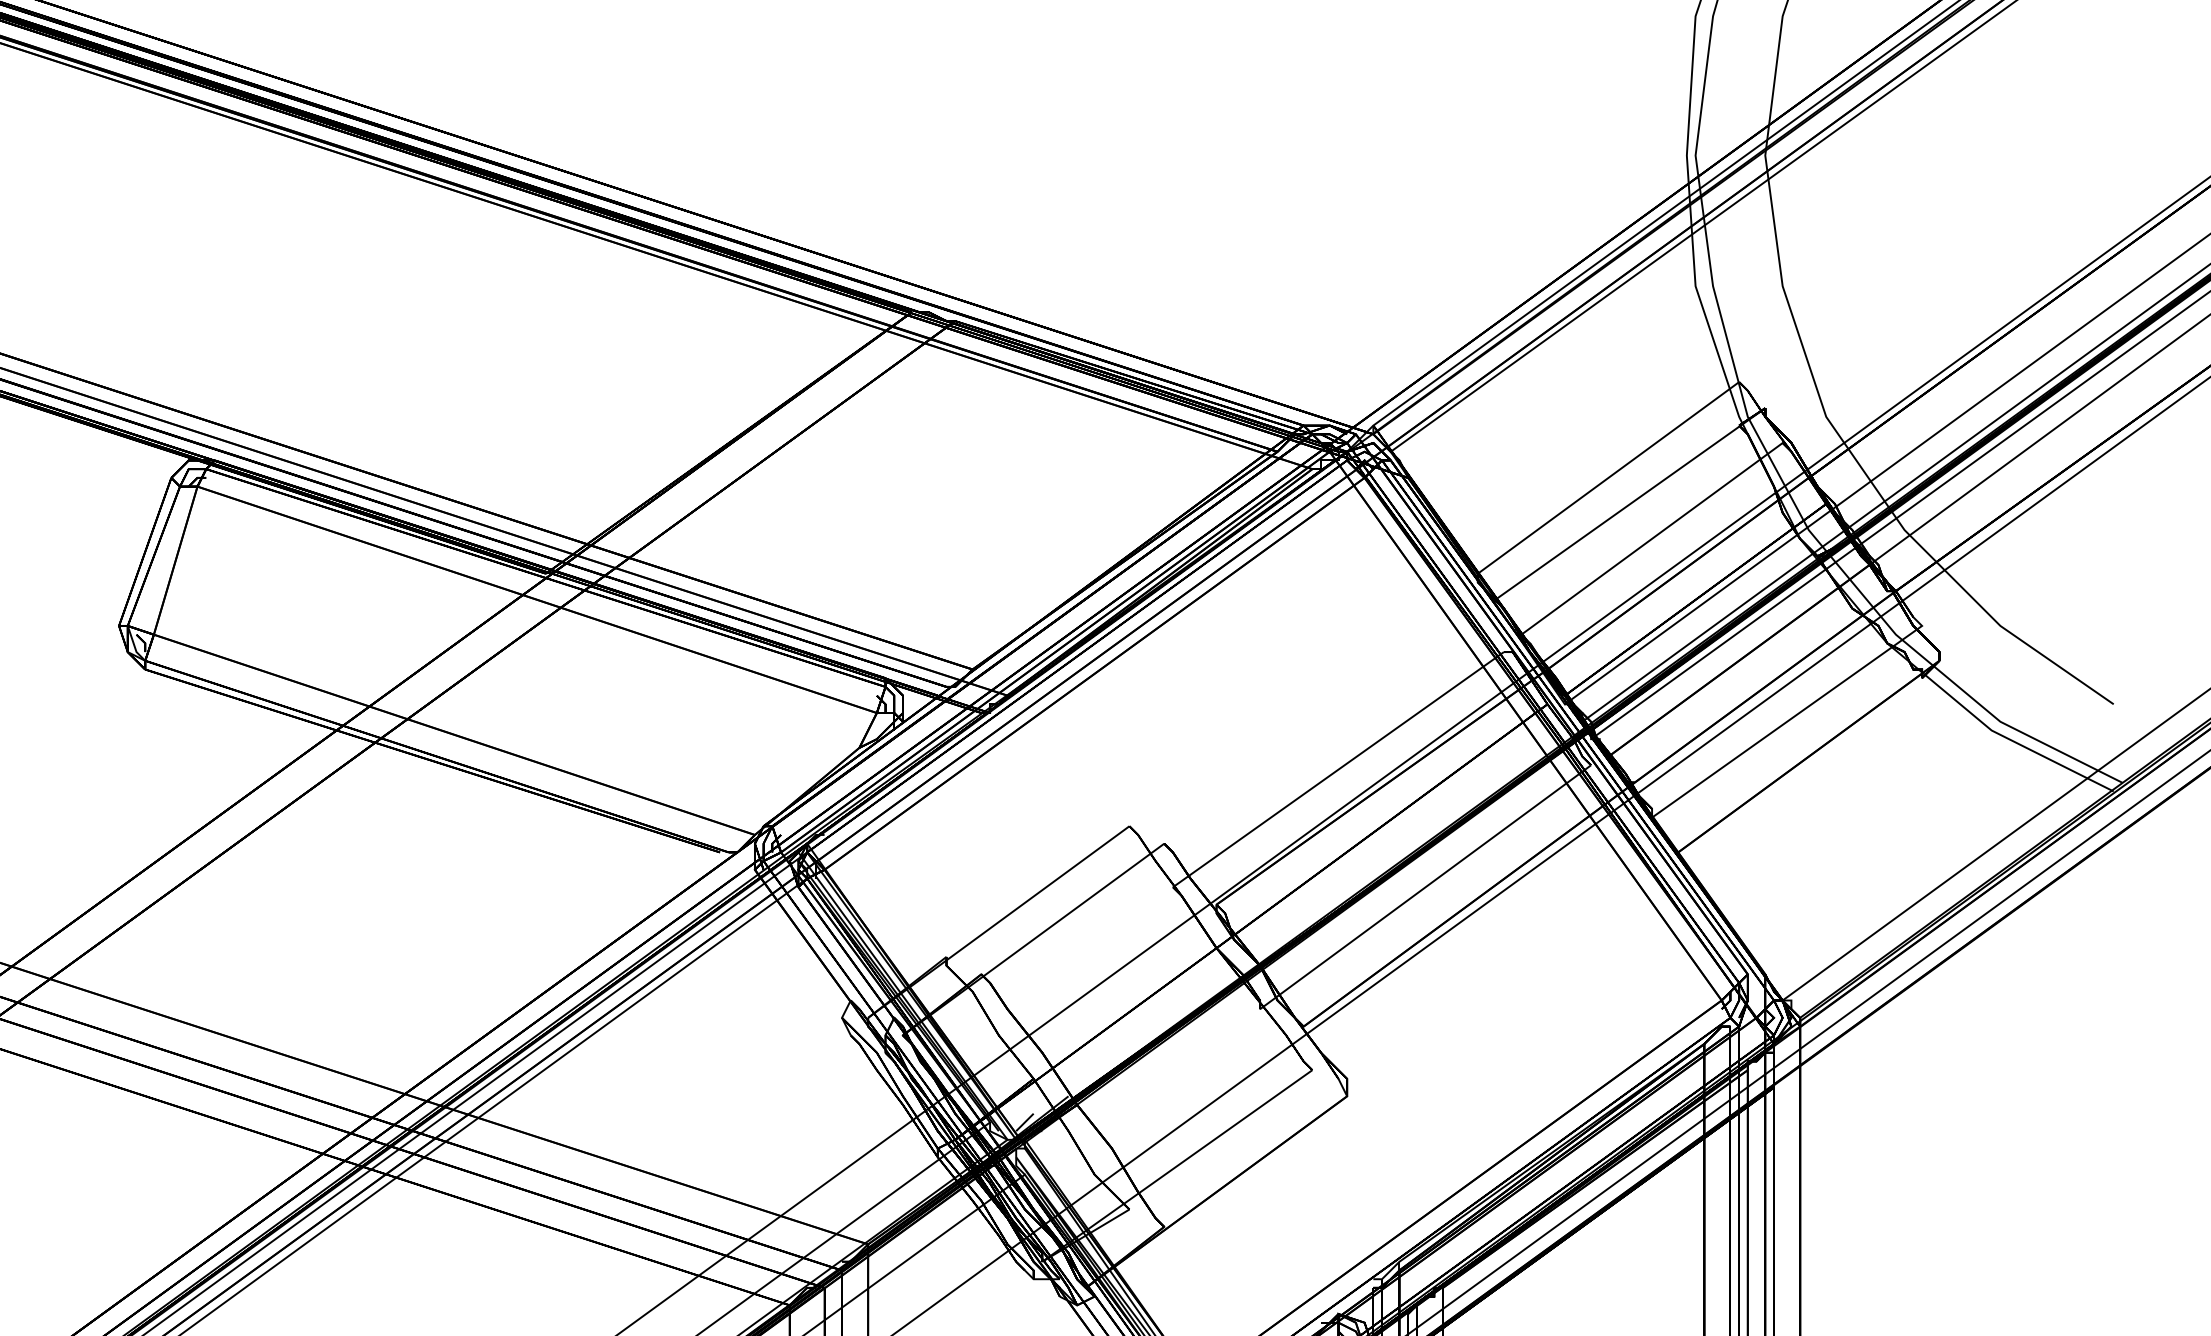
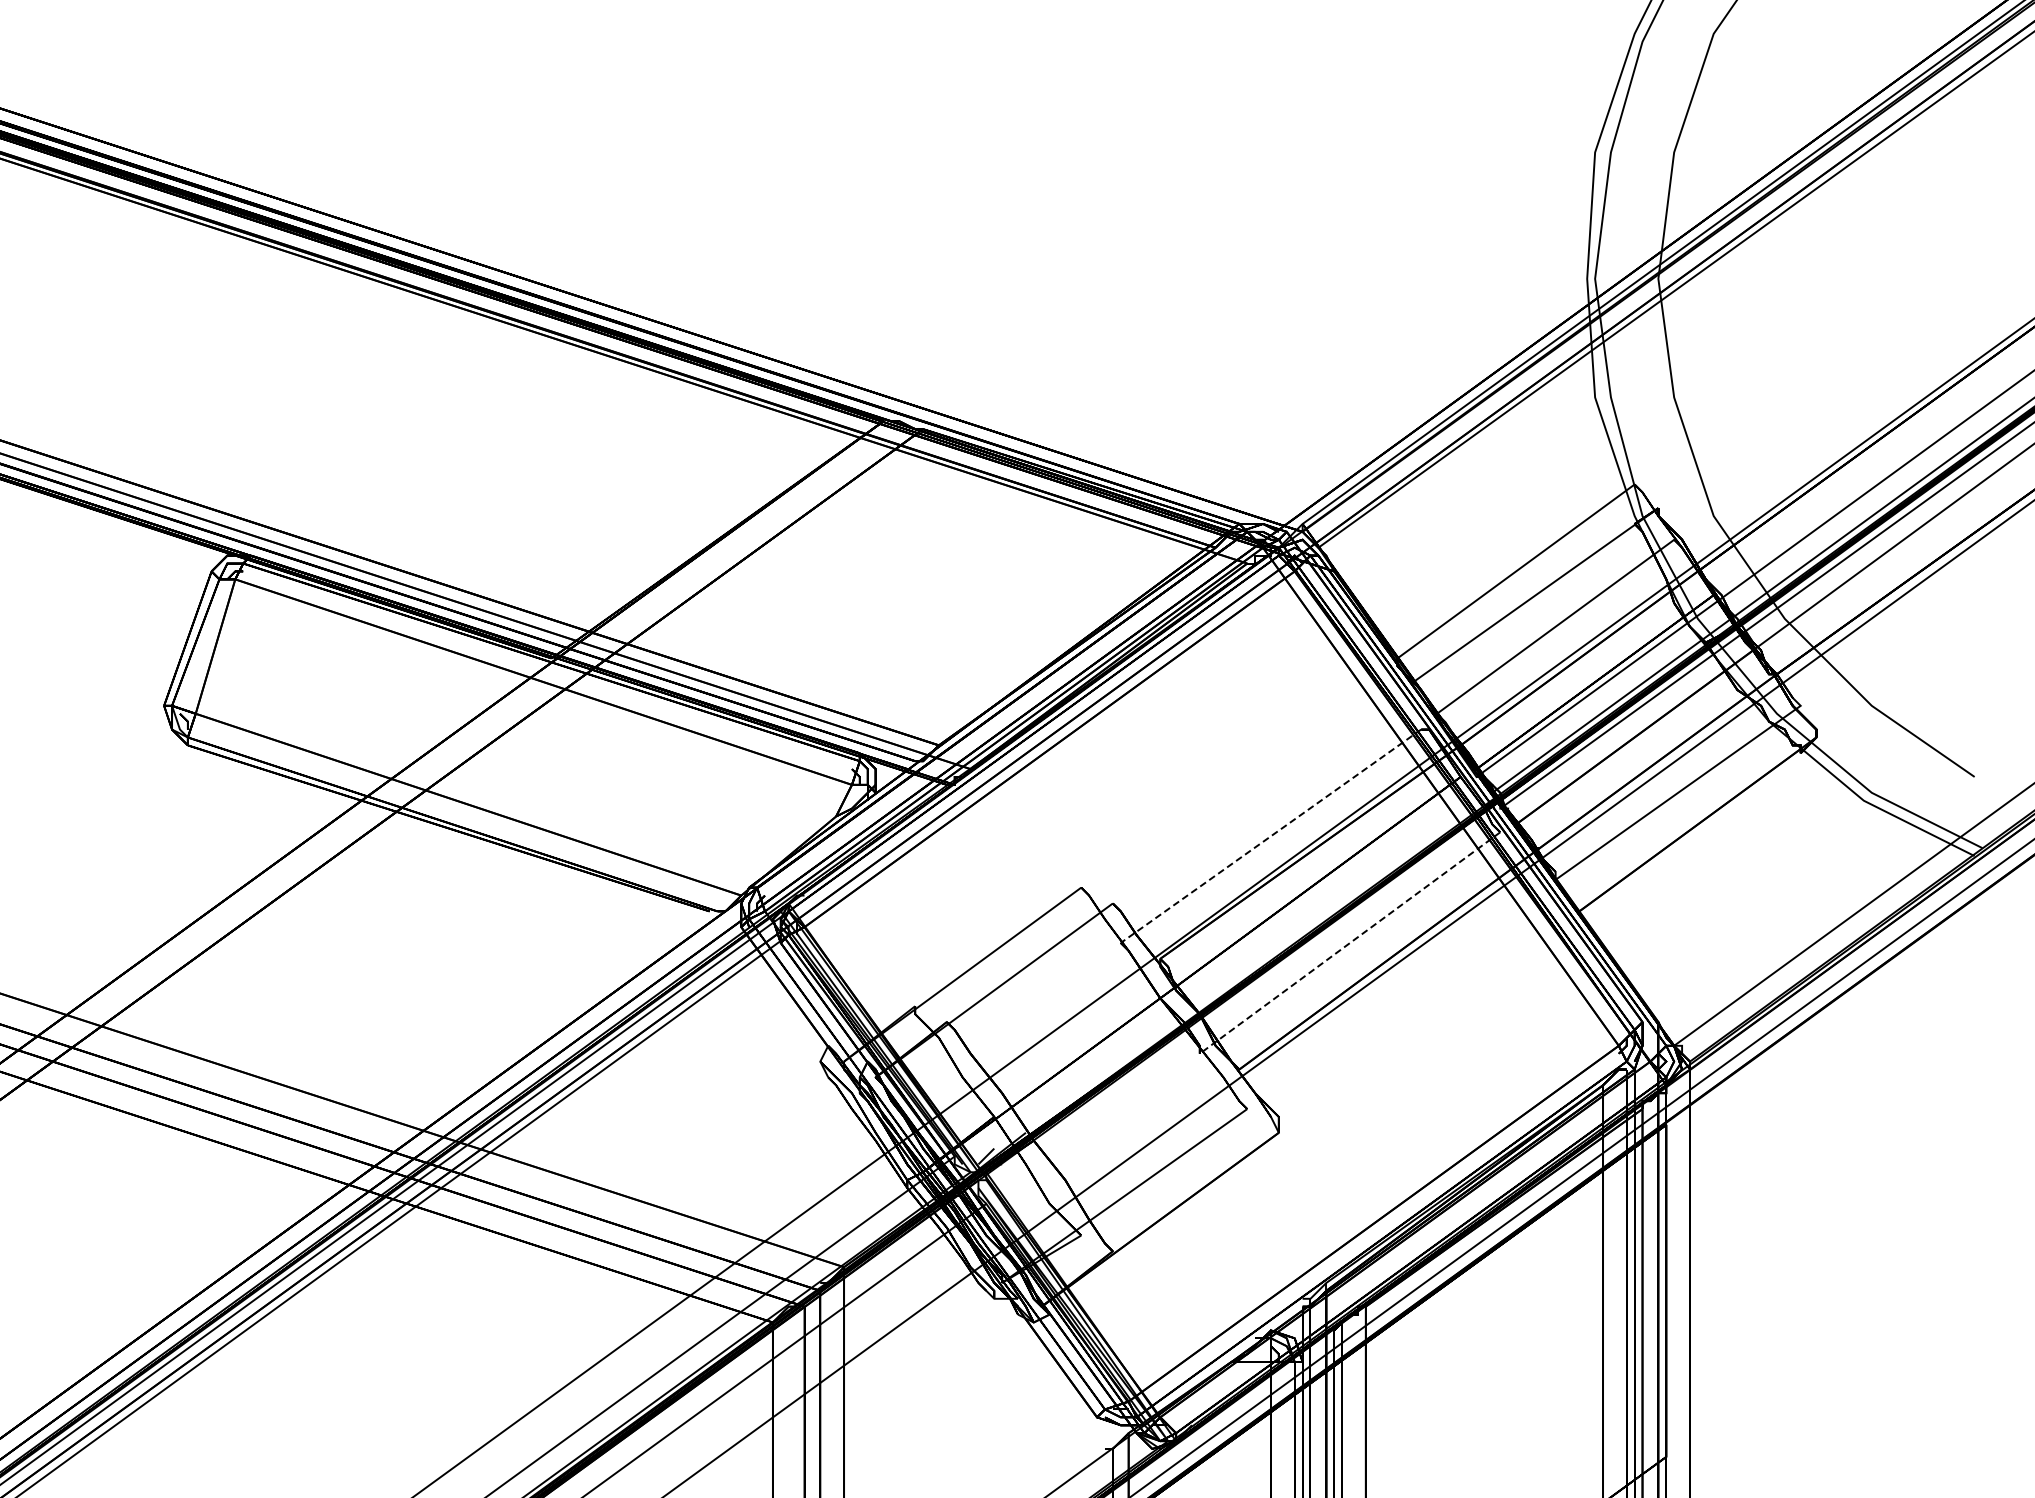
line: (1337, 769) -> (1270, 836), solid -> dashed
line: (1426, 887) -> (1350, 943), solid -> dashed

